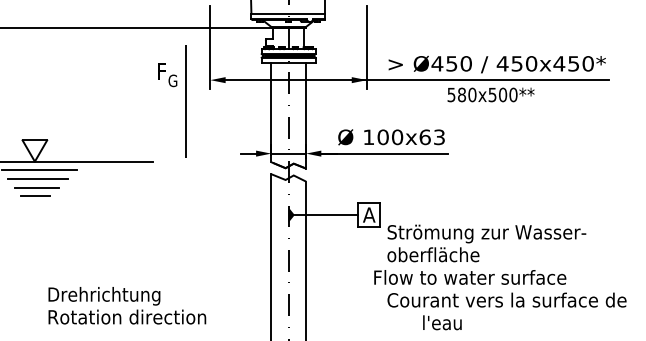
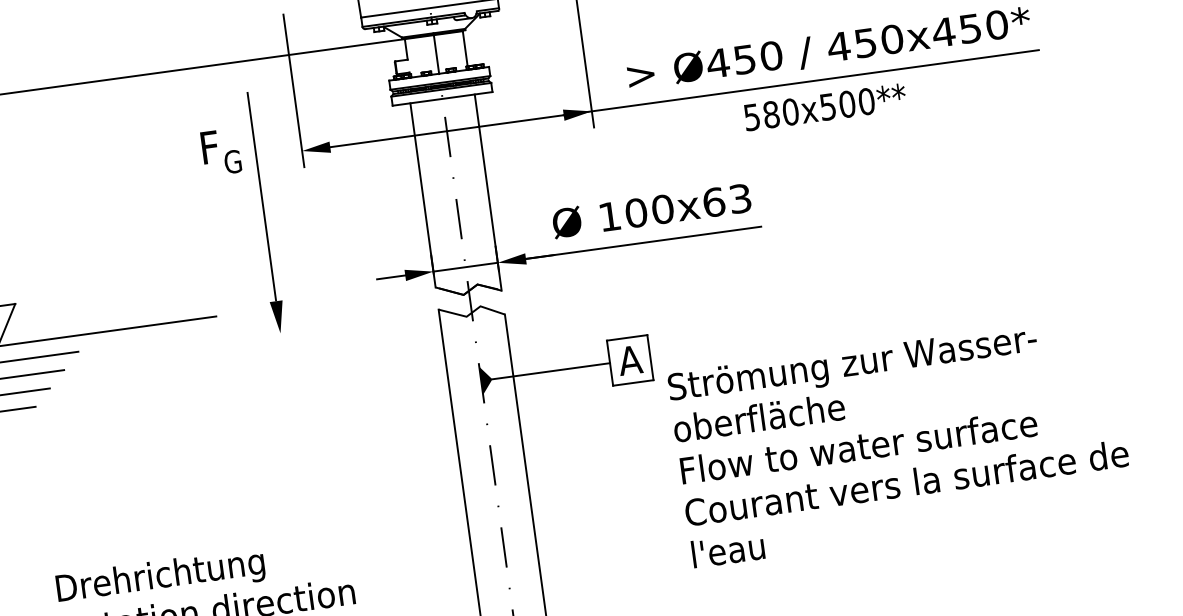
fill: (185, 166) -> (277, 317), added
text: (470, 277) -> (859, 446), moved
text: (442, 322) -> (728, 549), moved

